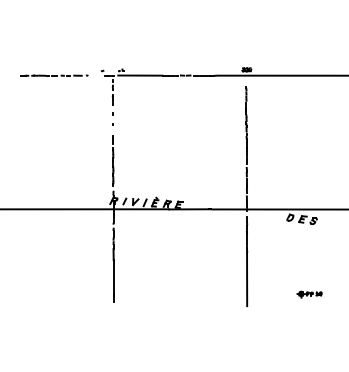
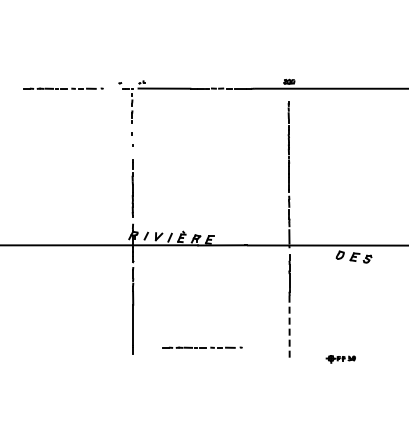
line: (247, 279) -> (289, 327), solid -> dashed
part: (309, 294) -> (340, 359), moved
line: (172, 296) -> (202, 347), added

